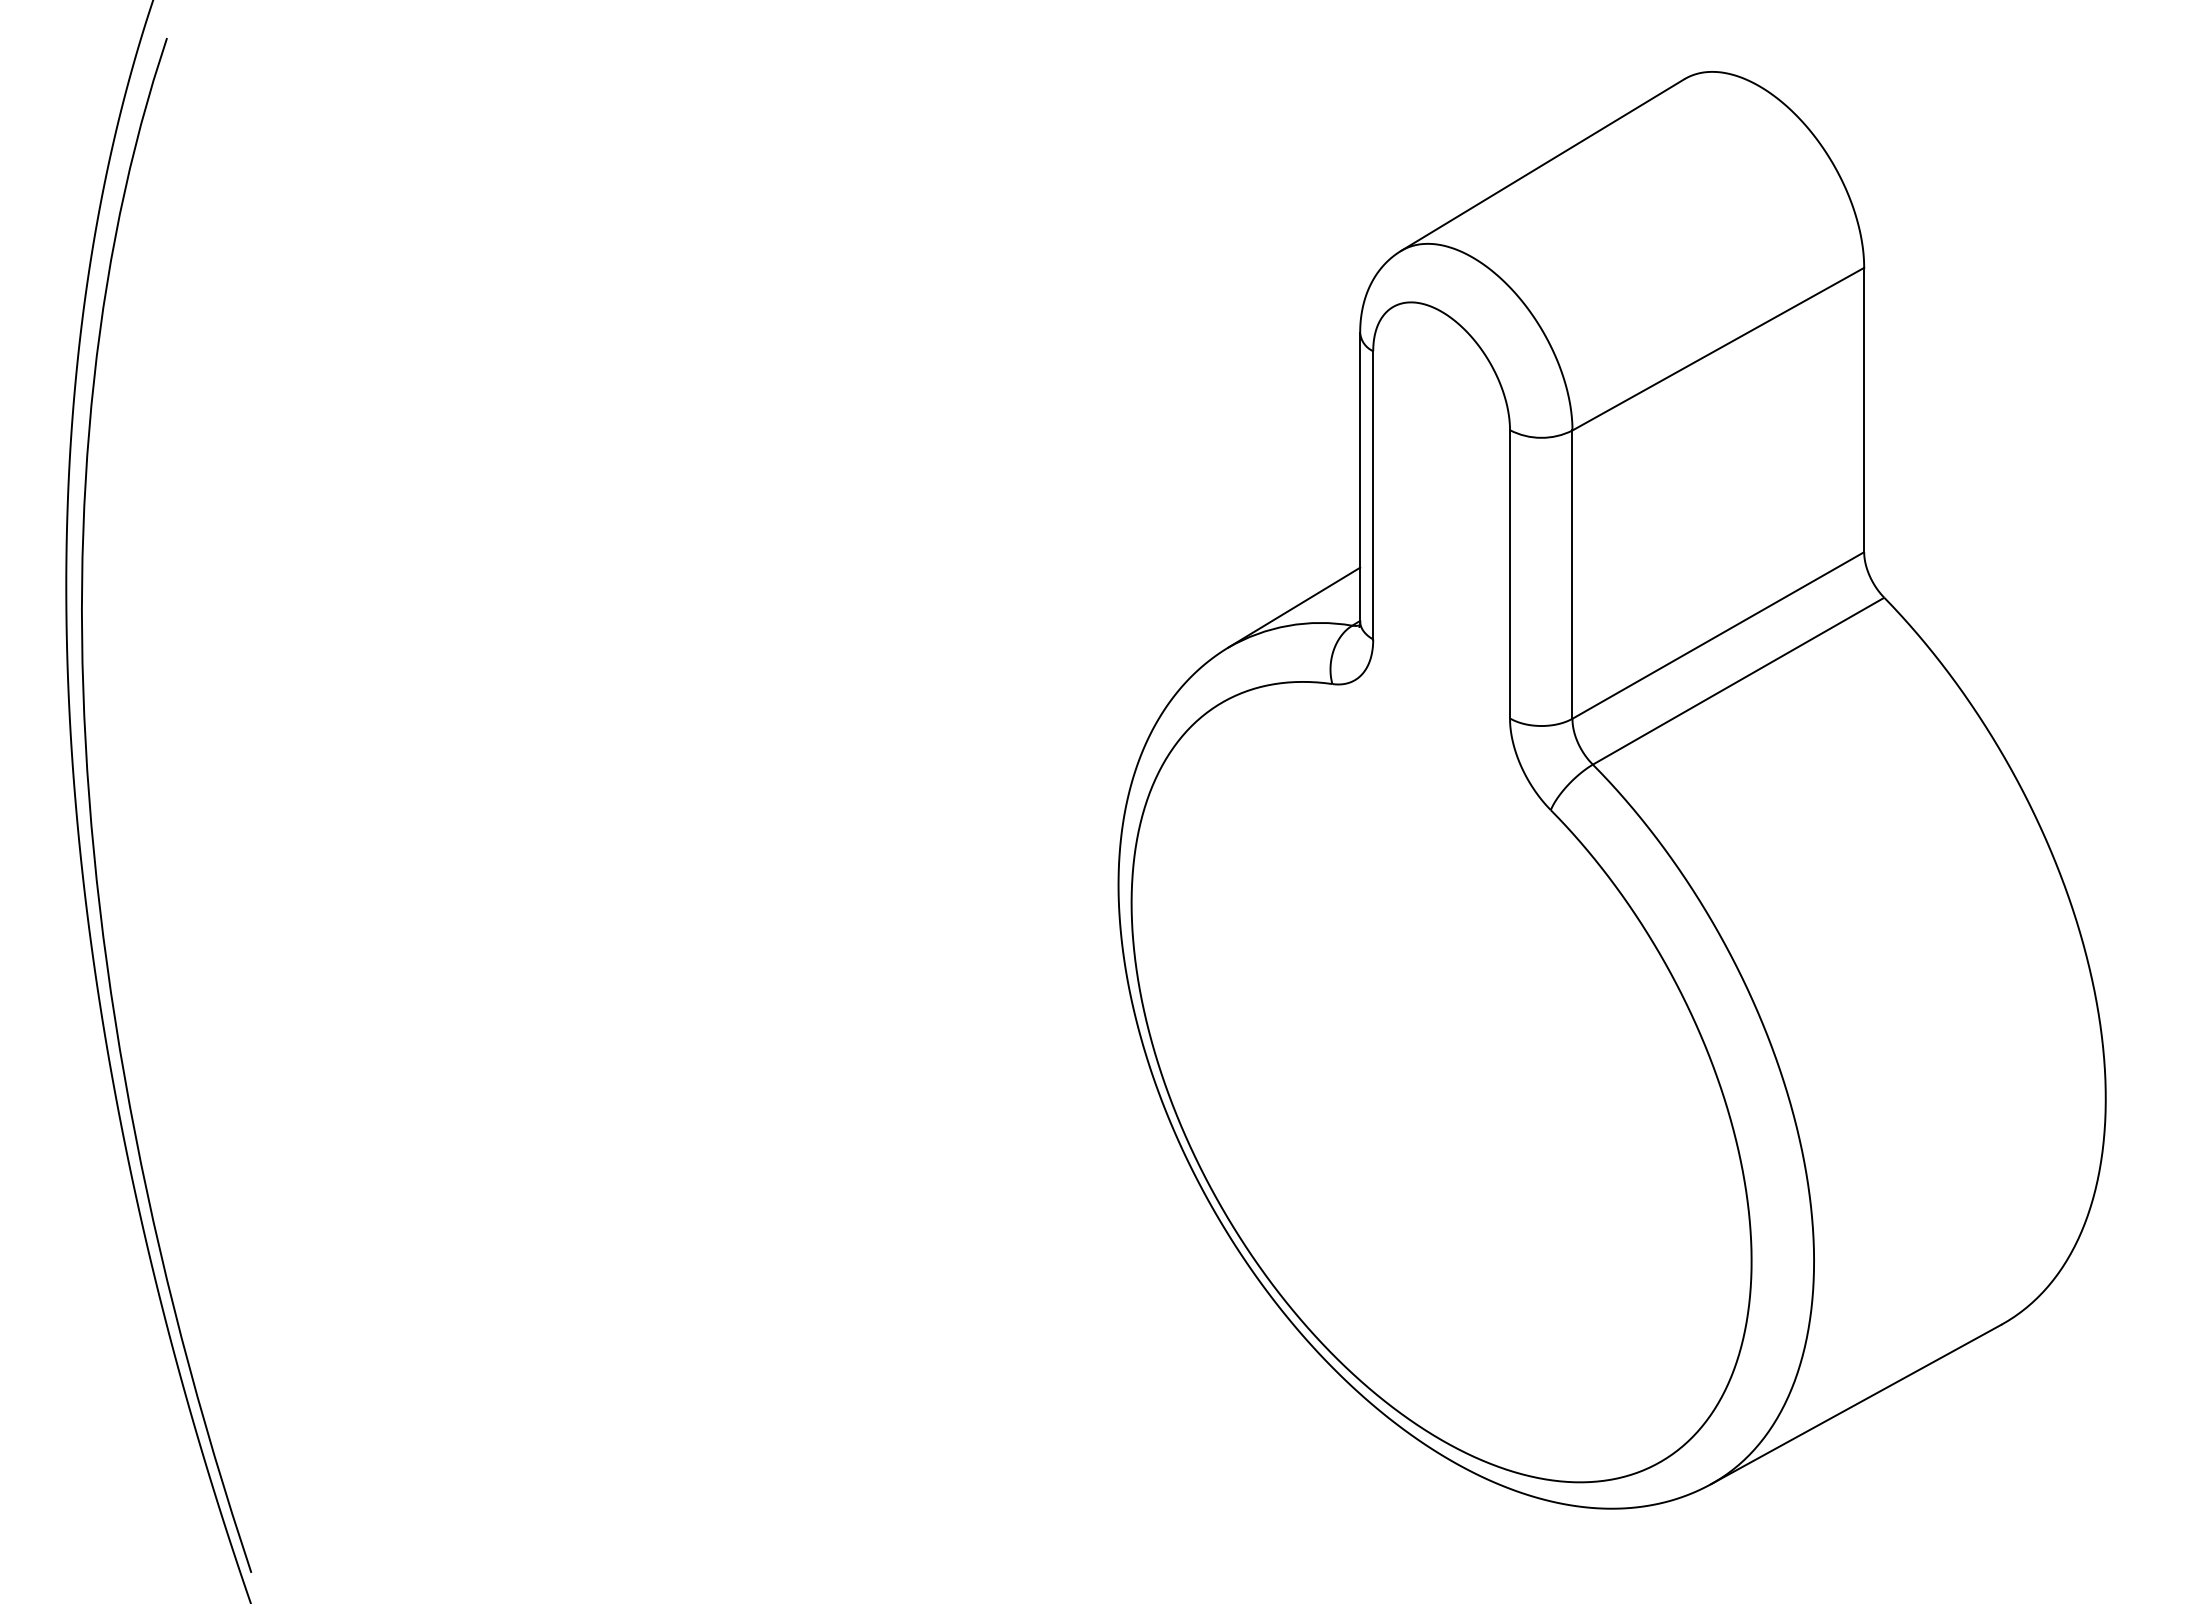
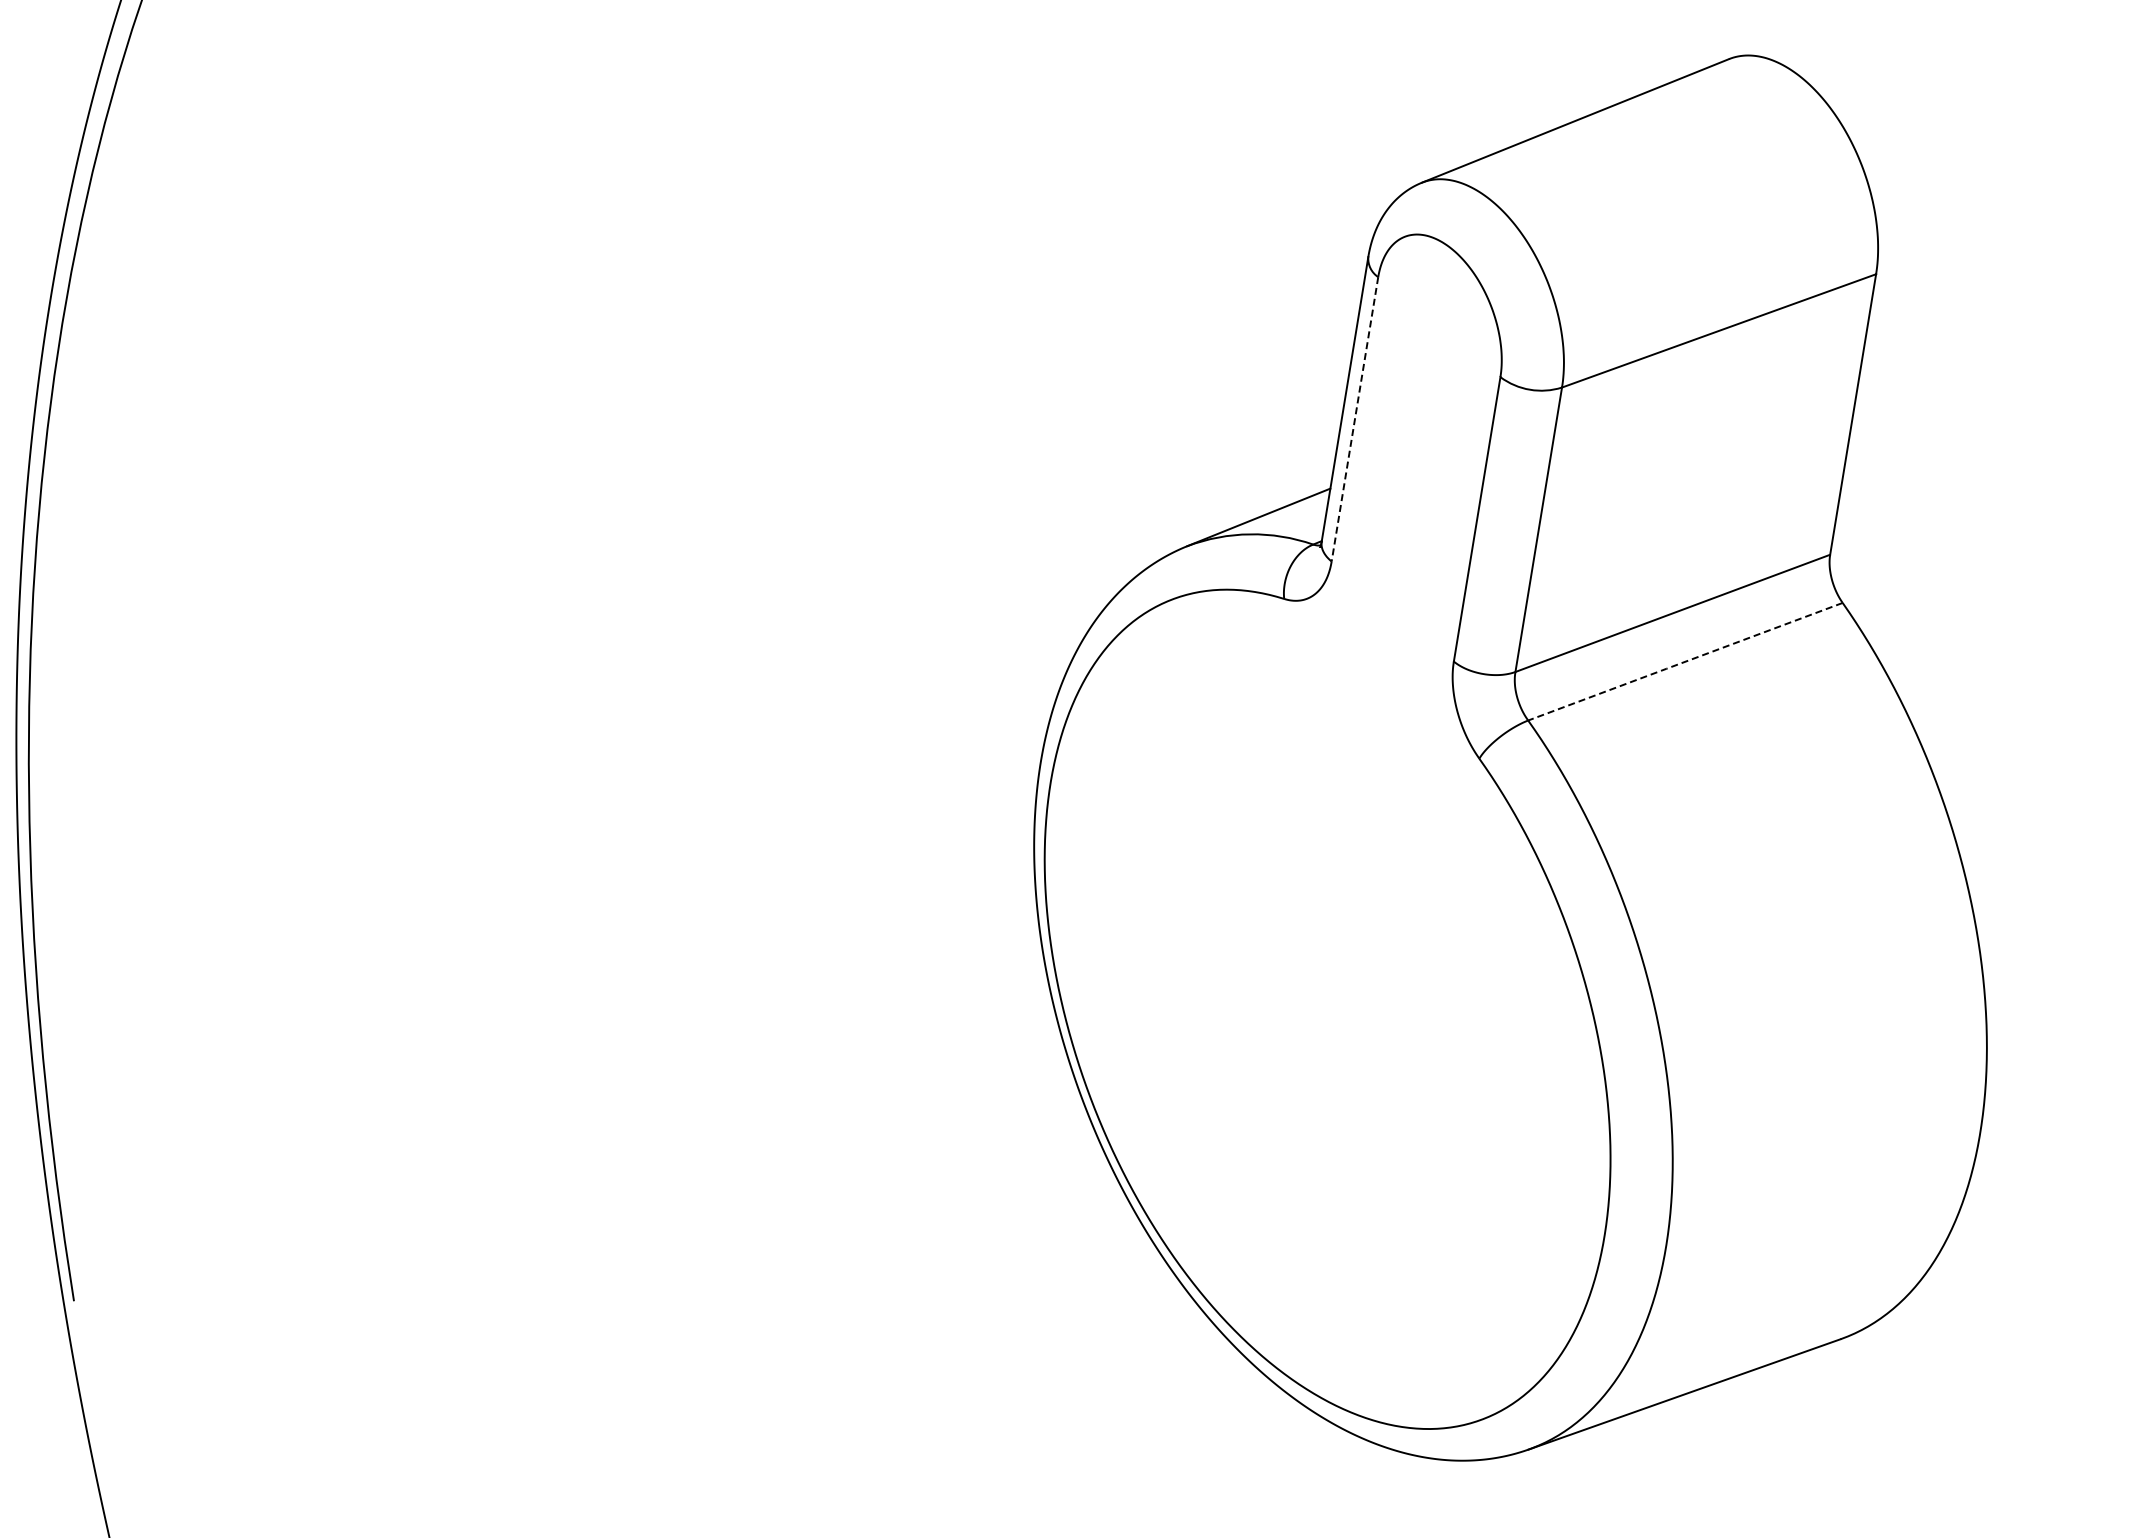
line: (1373, 495) -> (1355, 419), solid -> dashed
line: (1738, 681) -> (1685, 662), solid -> dashed

